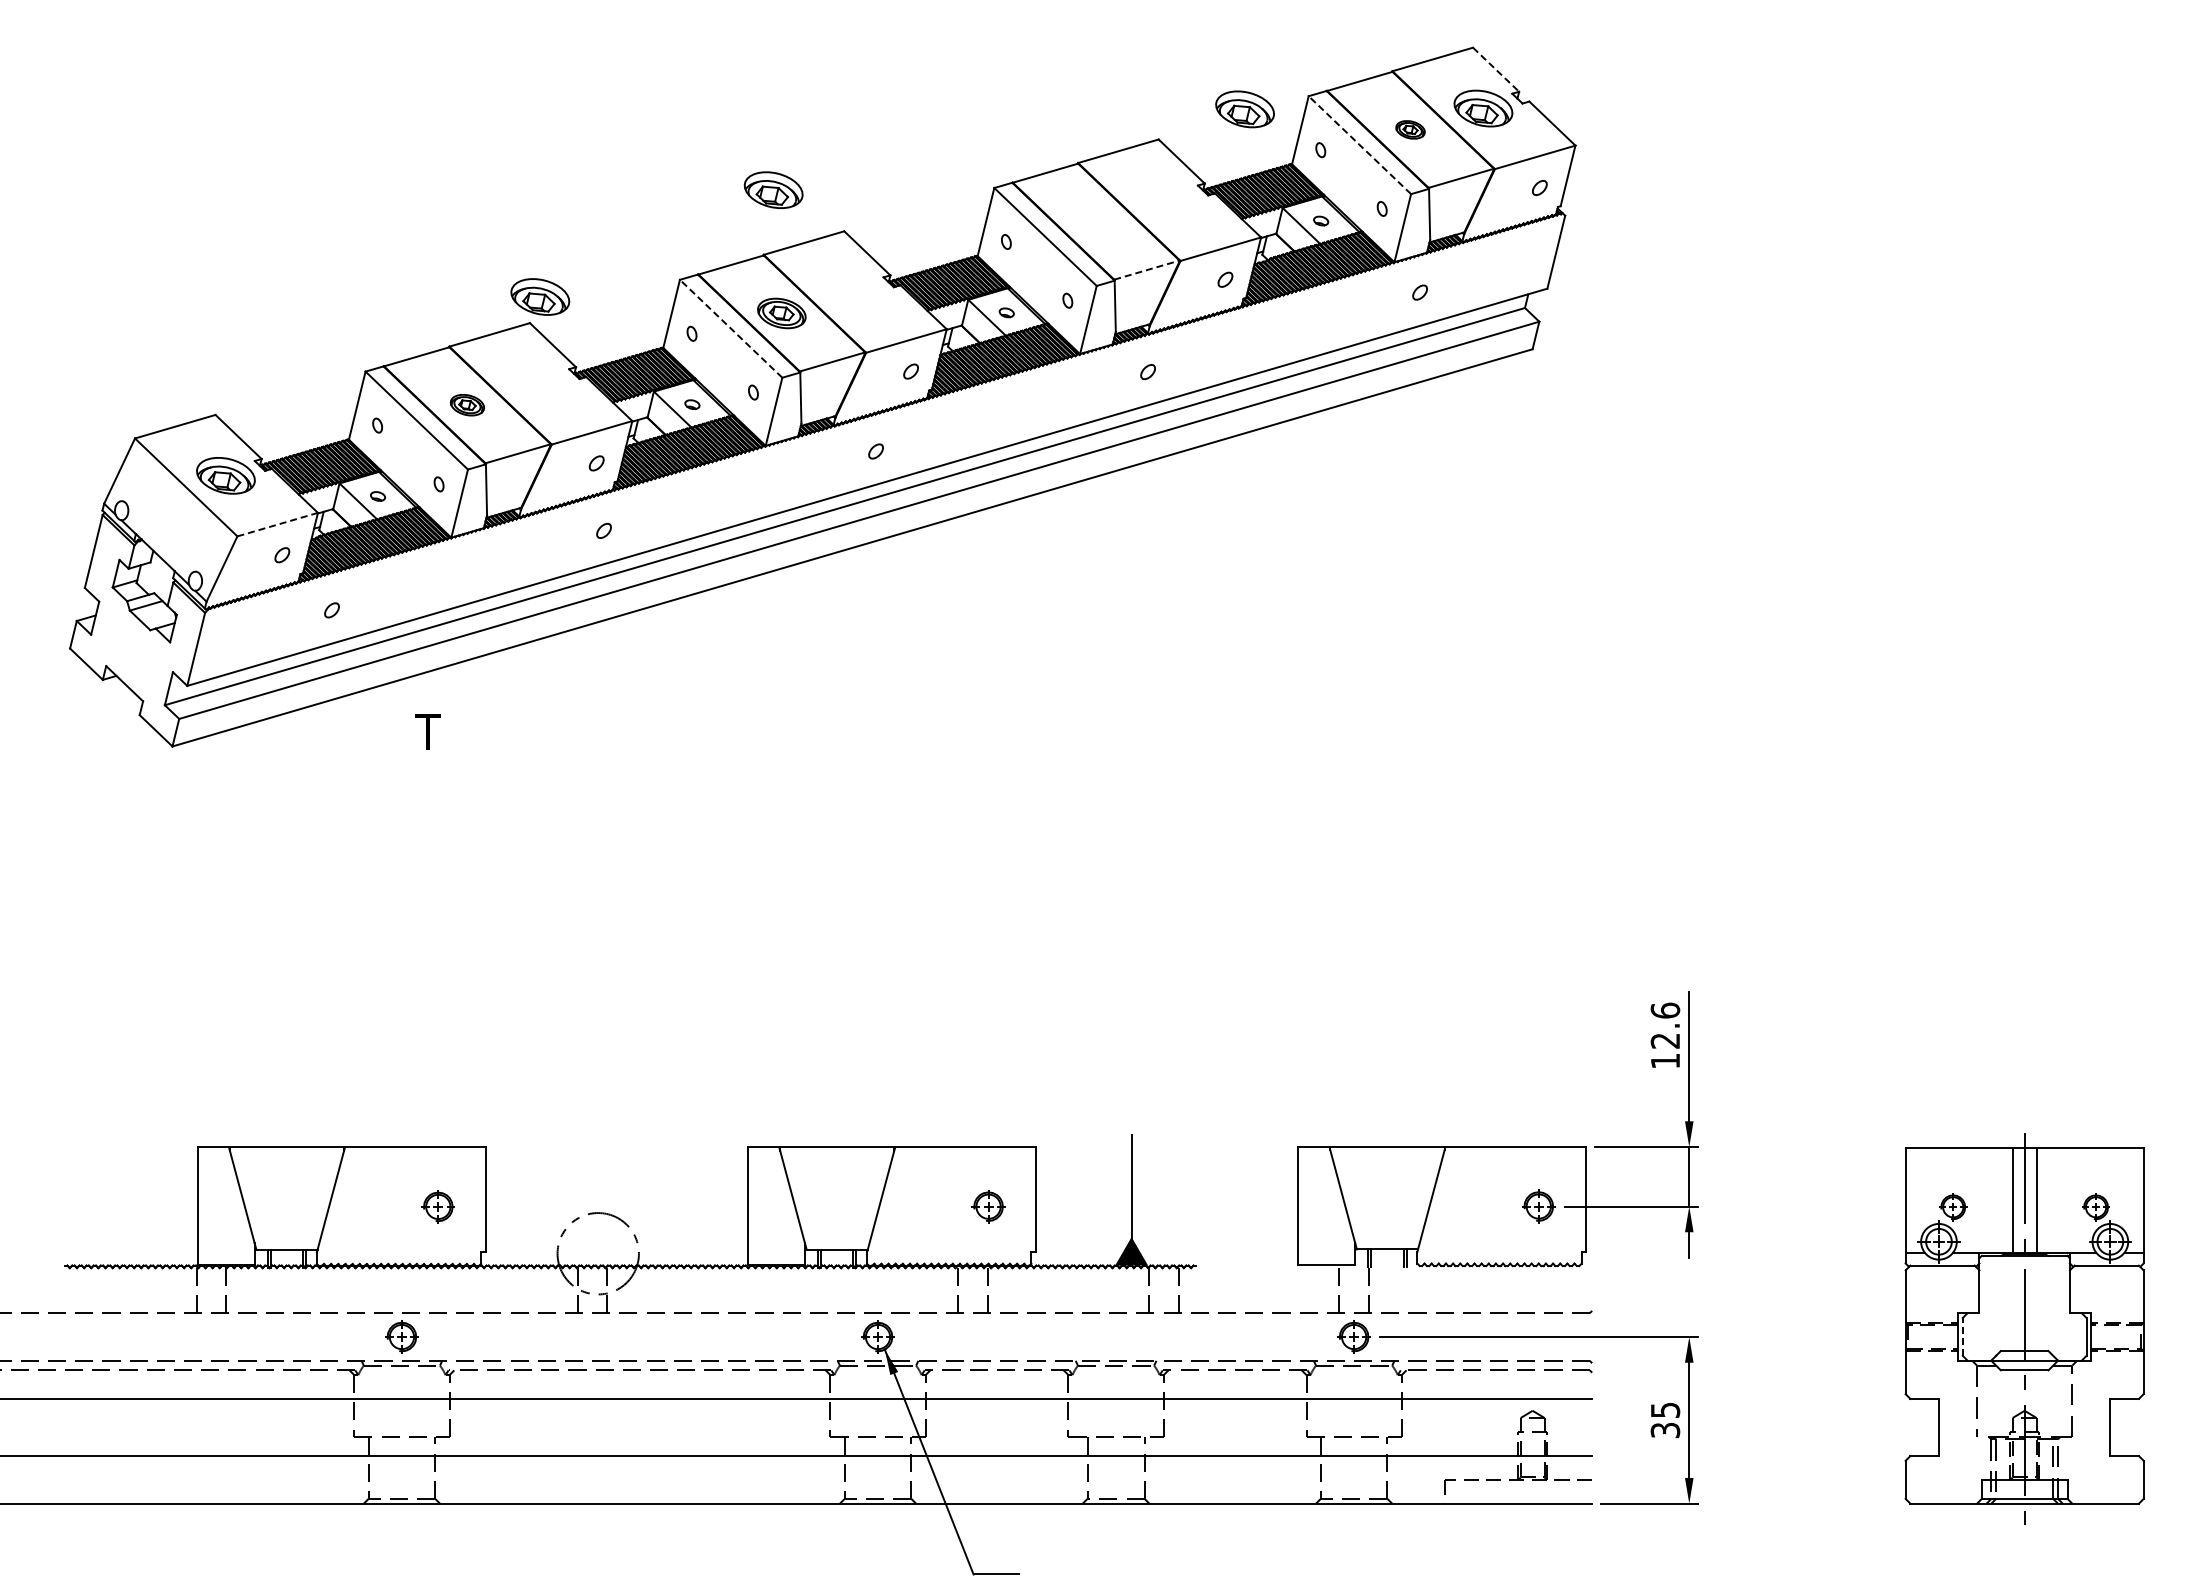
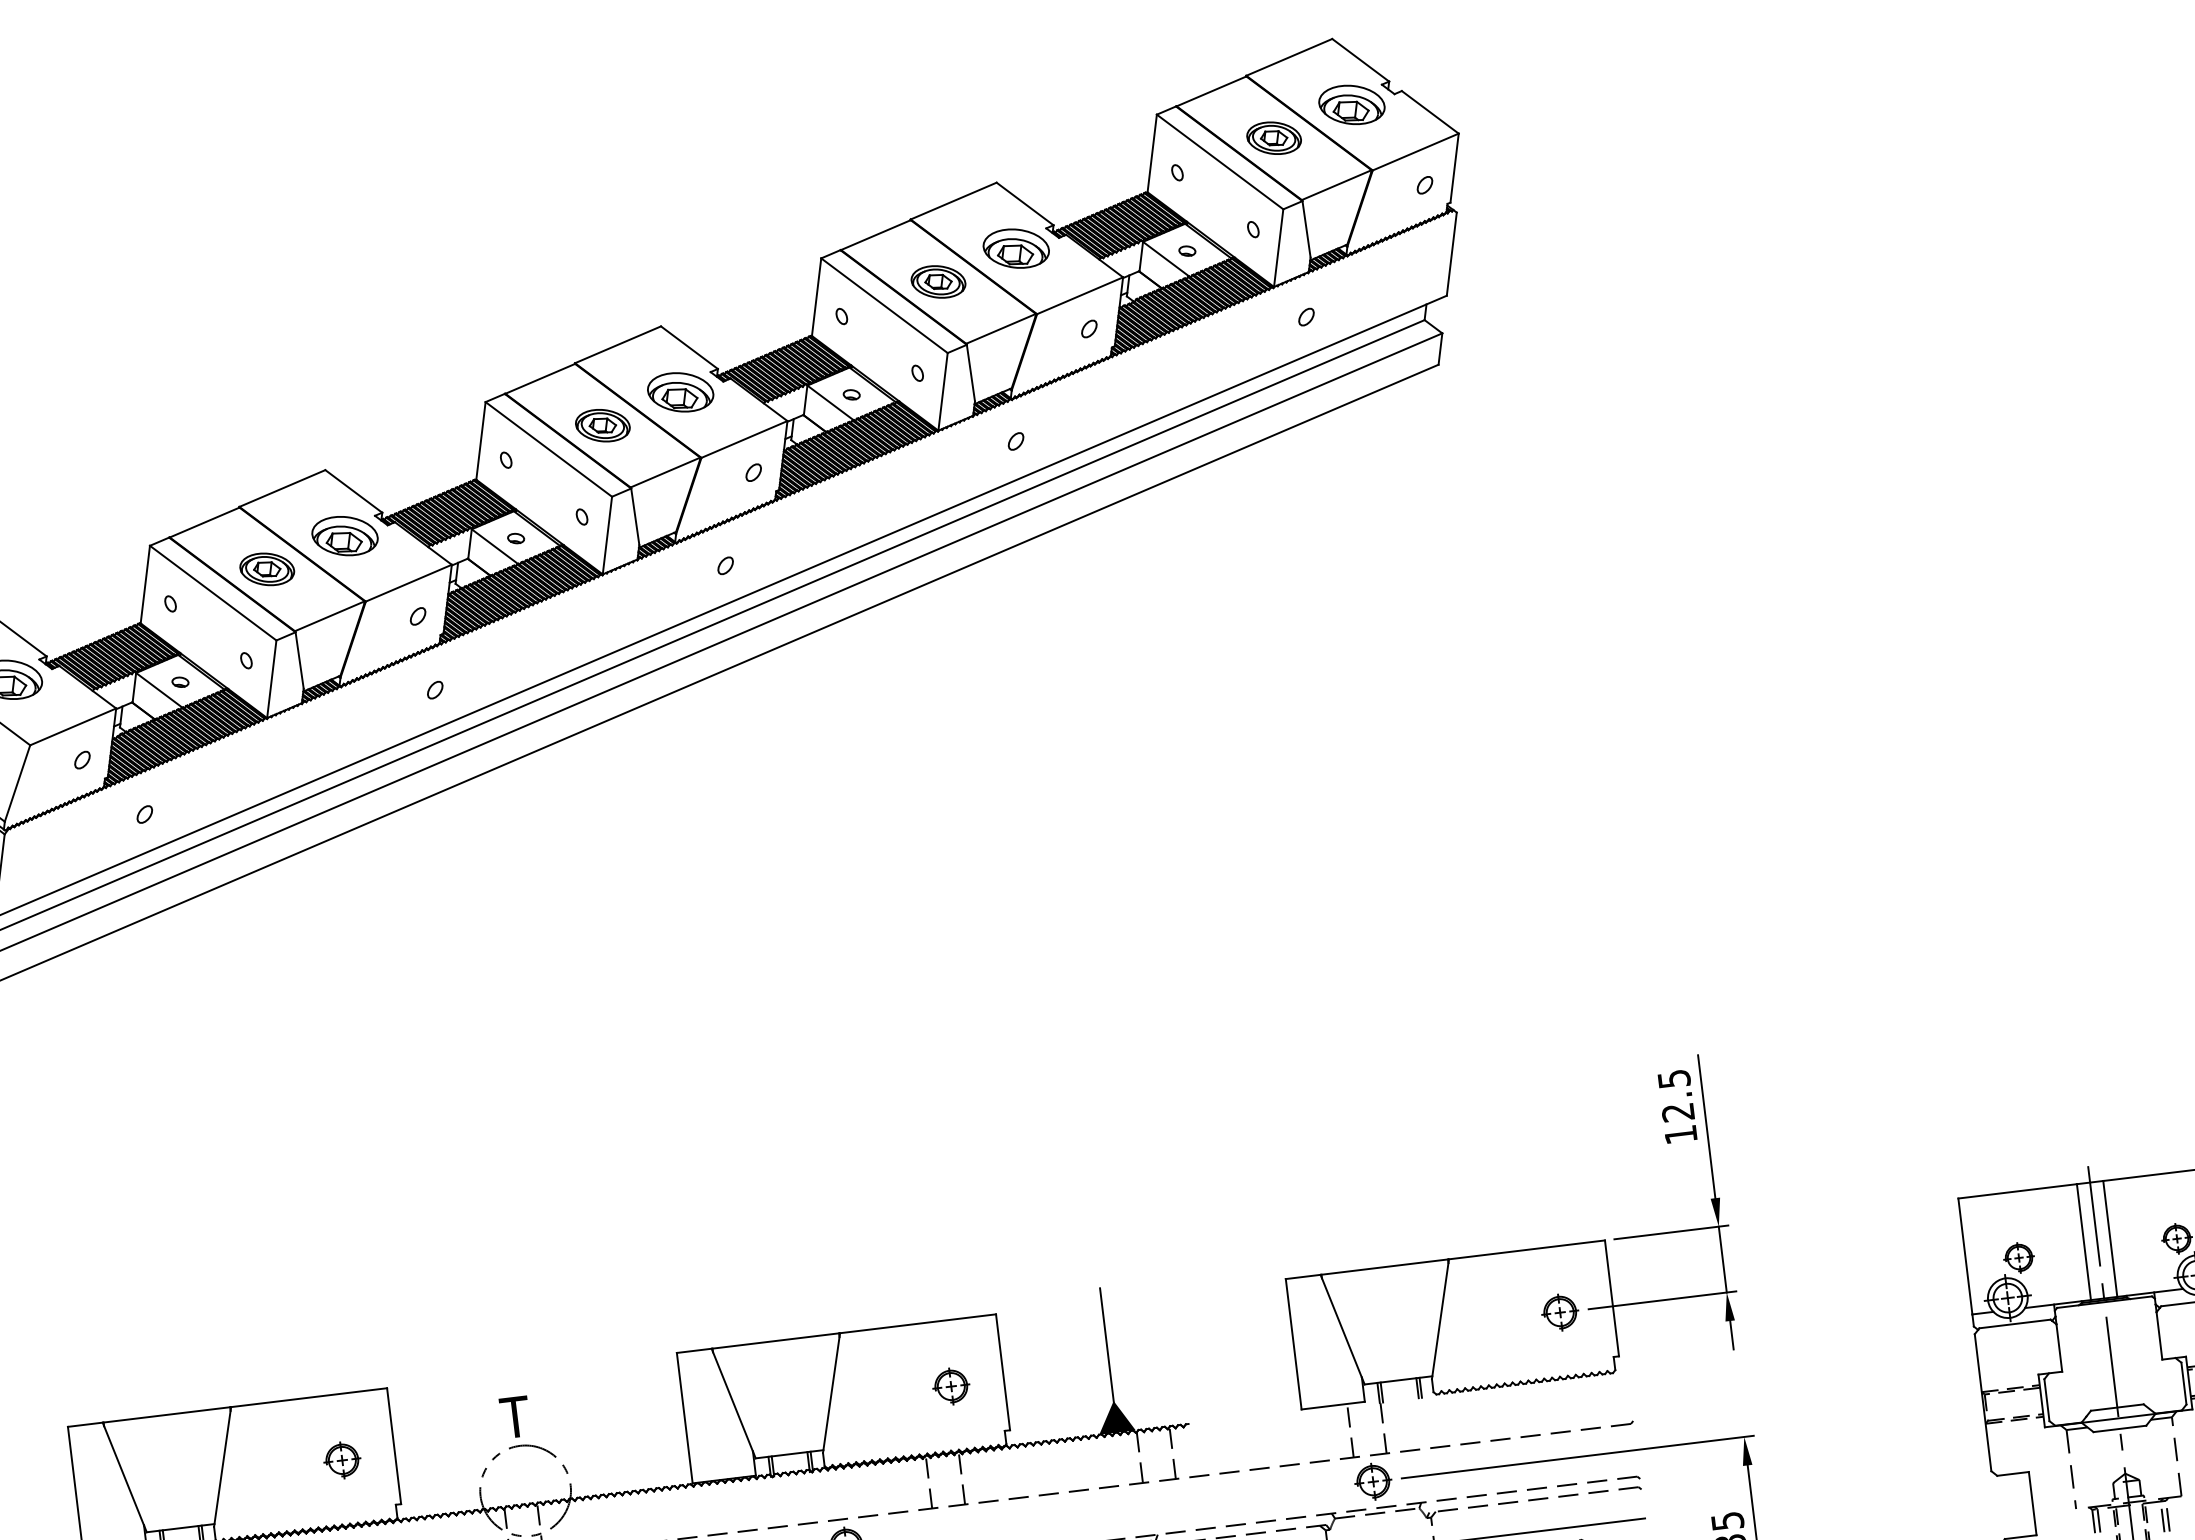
line: (1496, 69) -> (1361, 59), dashed -> solid
part: (1244, 109) -> (1015, 248), moved
part: (1410, 129) -> (1274, 137), size x1.67
line: (1359, 145) -> (1219, 162), dashed -> solid
part: (773, 189) -> (680, 391), moved
part: (1095, 221) -> (937, 281), added
line: (1147, 270) -> (1001, 329), dashed -> solid
part: (540, 296) -> (345, 535), moved
line: (731, 328) -> (549, 449), dashed -> solid
part: (467, 404) -> (267, 568), size x1.43
line: (277, 524) -> (72, 726), dashed -> solid
text: (427, 731) -> (514, 1416), moved
text: (1665, 1010) -> (1674, 1078), 12.6 -> 12.5
line: (1962, 1336) -> (2046, 1399), dashed -> solid

